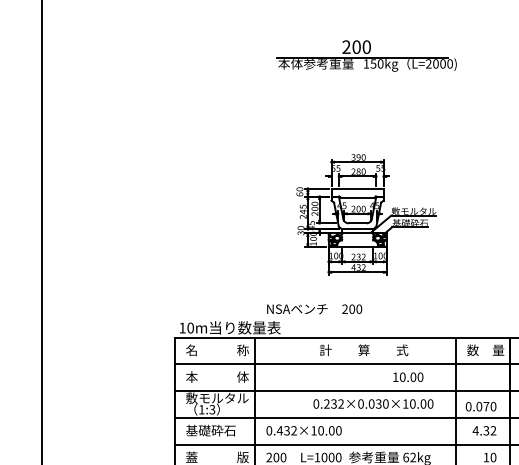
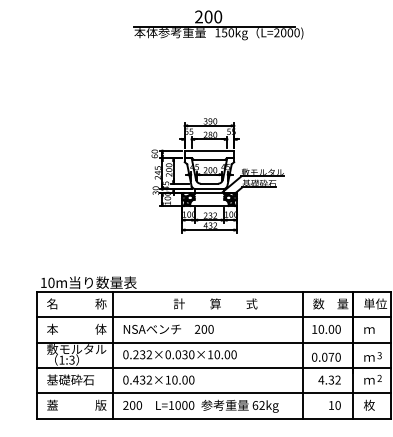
text: (314, 309) -> (168, 329), moved
text: (408, 376) -> (326, 328), moved
text: (373, 403) -> (180, 354), moved

